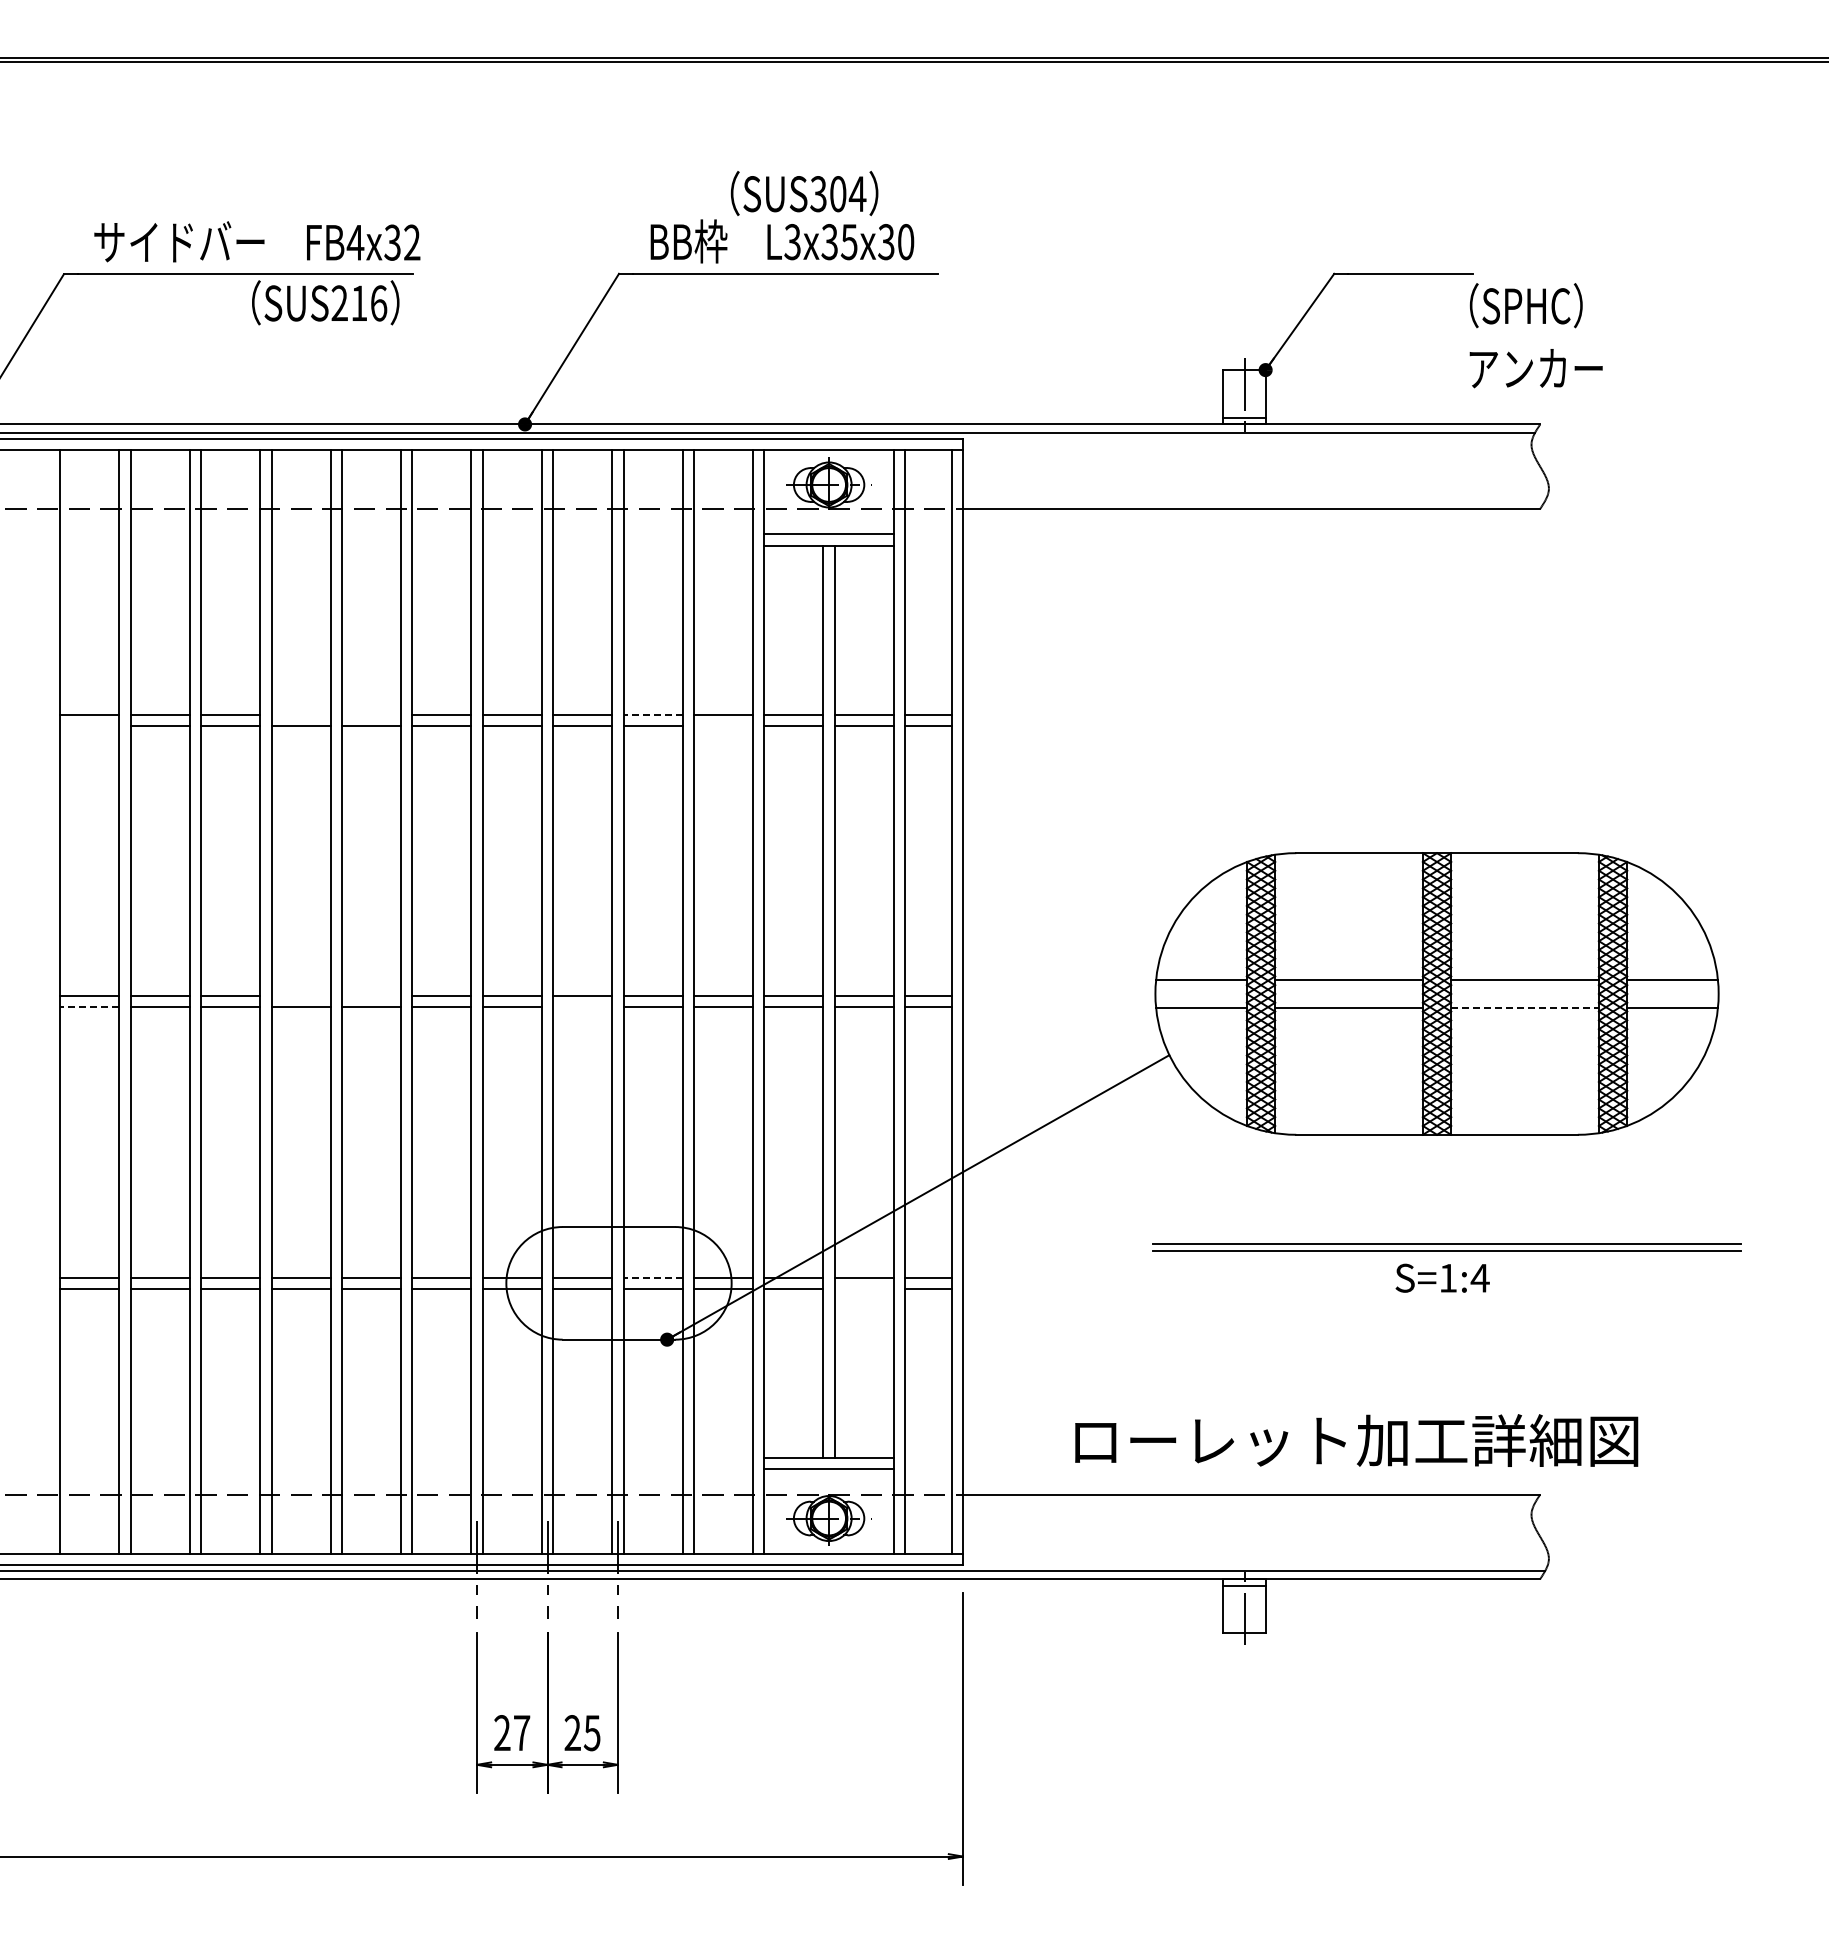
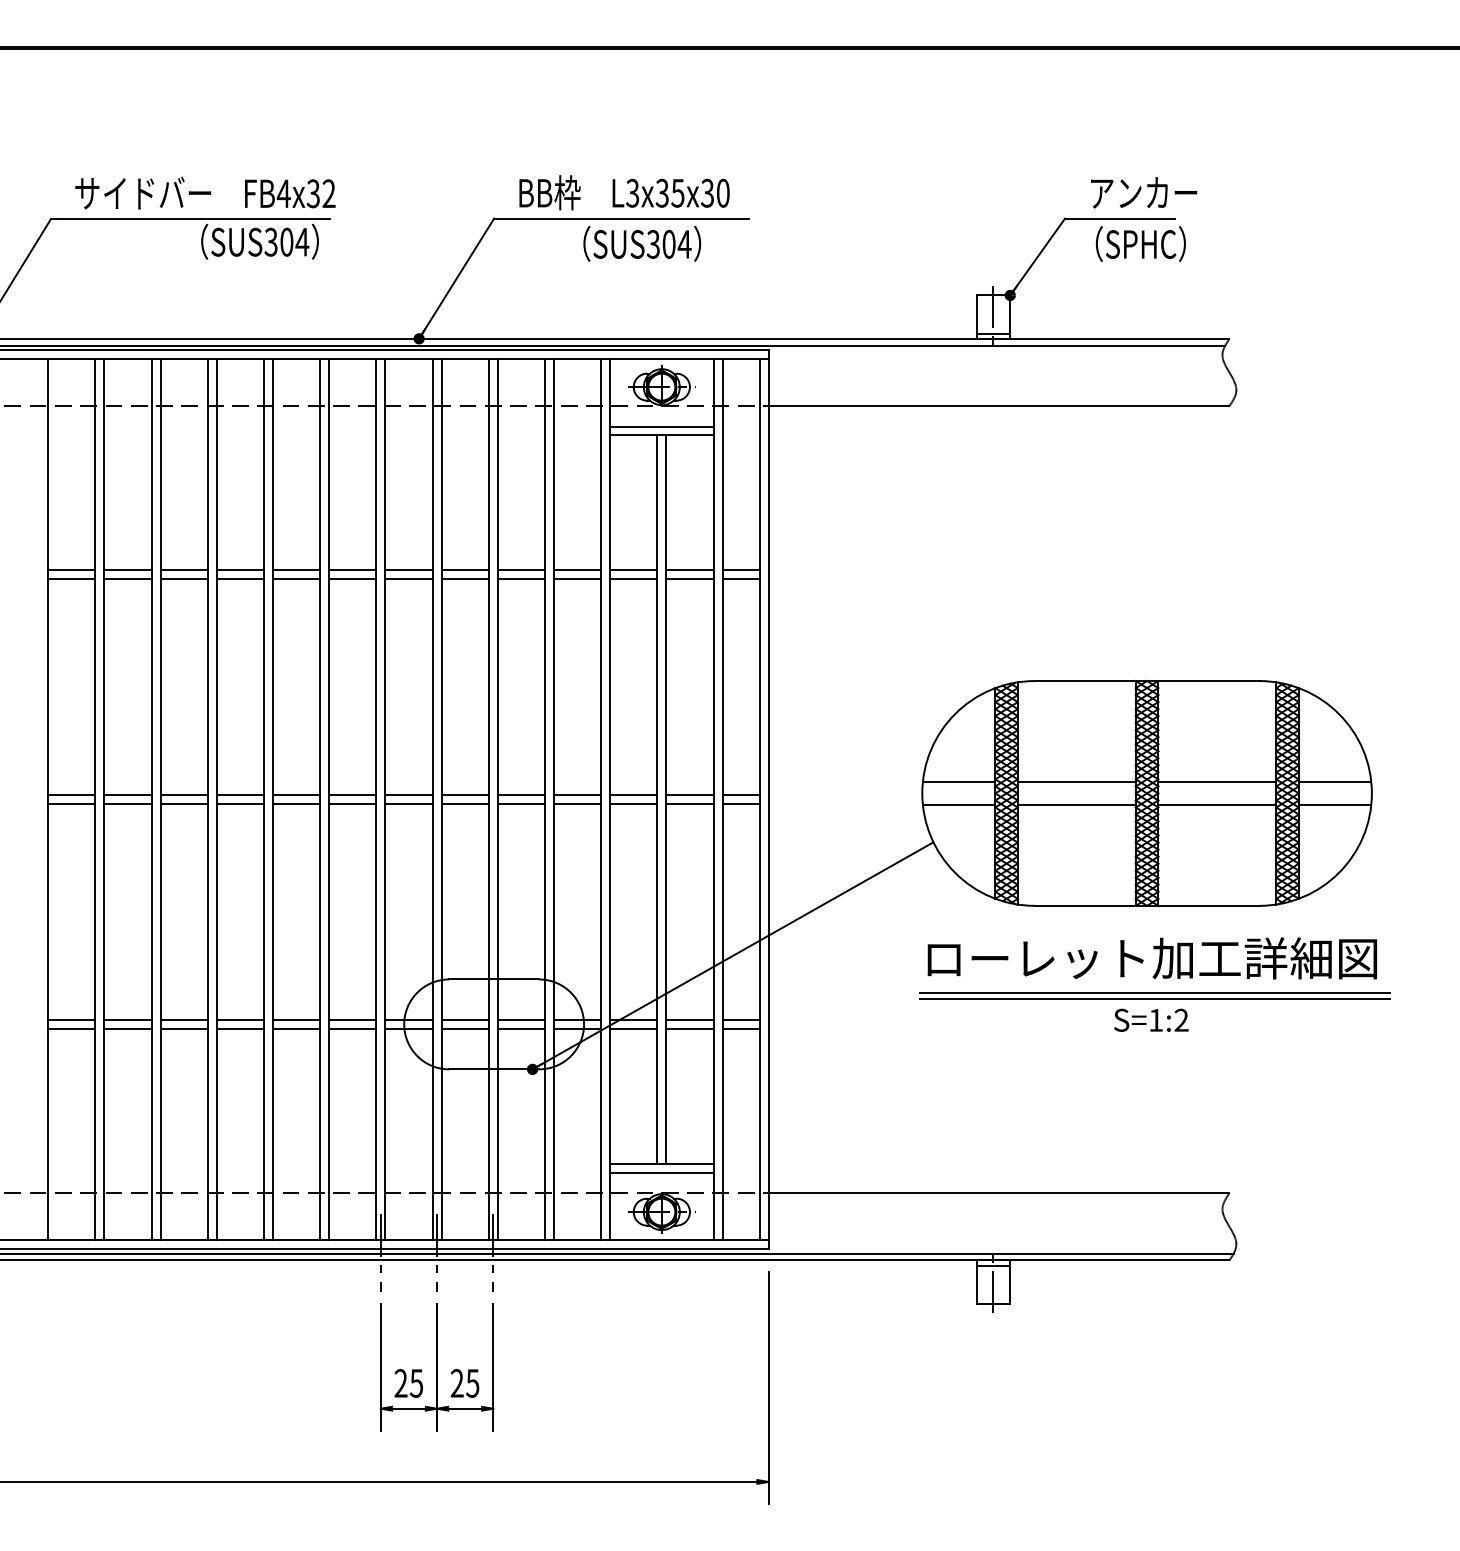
text: (804, 193) -> (642, 243), moved
text: (359, 303) -> (286, 242), SUS216 -> SUS304
text: (1525, 305) -> (1140, 243), moved
text: (1535, 368) -> (1143, 192), moved
line: (300, 714) -> (239, 570), added
line: (371, 714) -> (296, 570), added
line: (653, 714) -> (521, 570), dashed -> solid
line: (89, 725) -> (71, 579), added
line: (723, 725) -> (577, 579), added
line: (300, 996) -> (239, 795), added
line: (371, 996) -> (296, 795), added
line: (89, 1007) -> (71, 804), dashed -> solid
line: (582, 1007) -> (464, 804), added
line: (1525, 1008) -> (1217, 805), dashed -> solid
line: (653, 1277) -> (521, 1019), dashed -> solid
text: (1479, 1277) -> (1180, 1019), S=1:4 -> S=1:2
line: (863, 1289) -> (689, 1029), added
text: (1356, 1440) -> (1152, 958), moved
text: (521, 1733) -> (416, 1383), 27 -> 25

